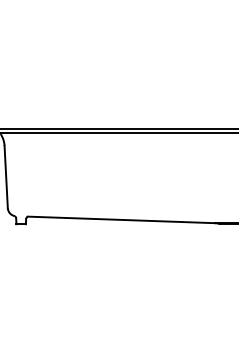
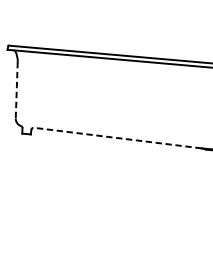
line: (6, 177) -> (16, 90), solid -> dashed
line: (121, 219) -> (117, 137), solid -> dashed

